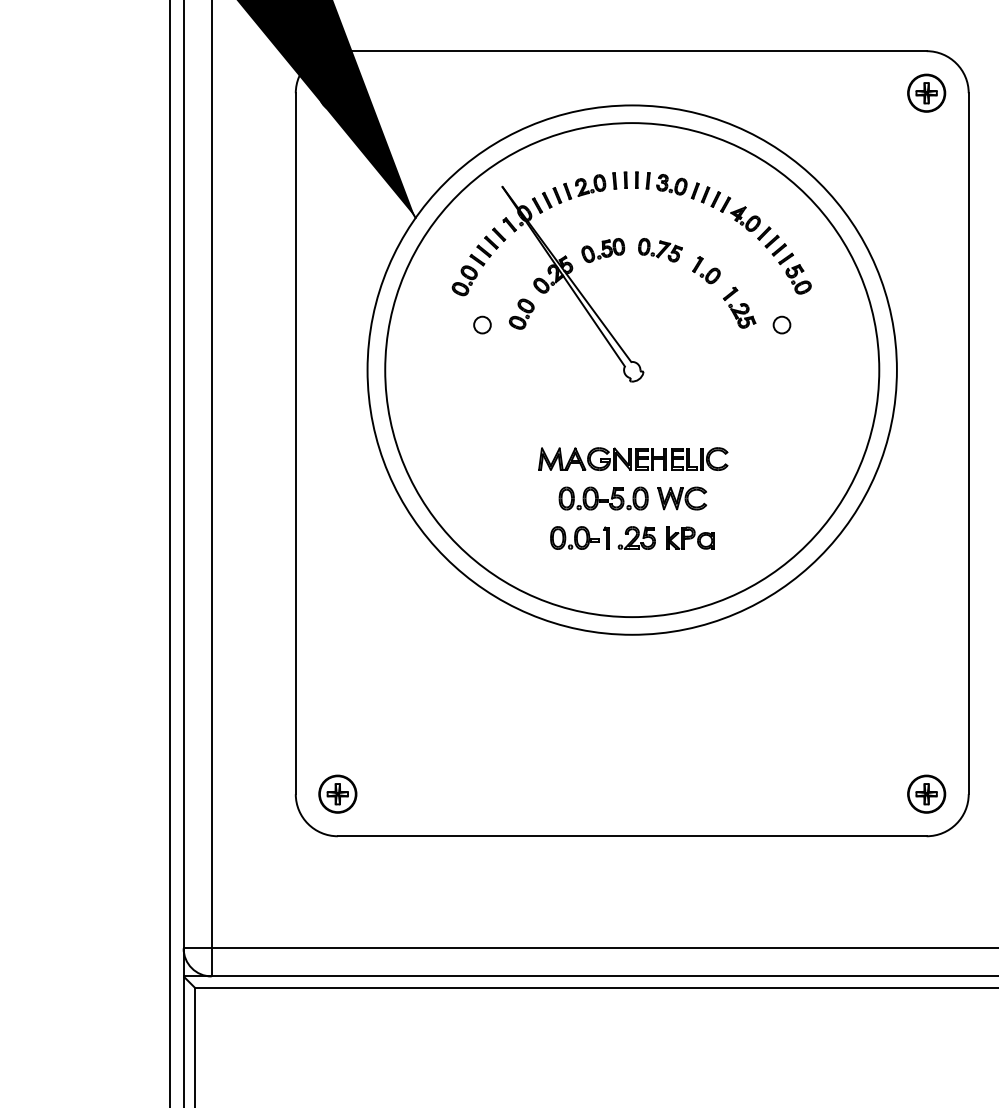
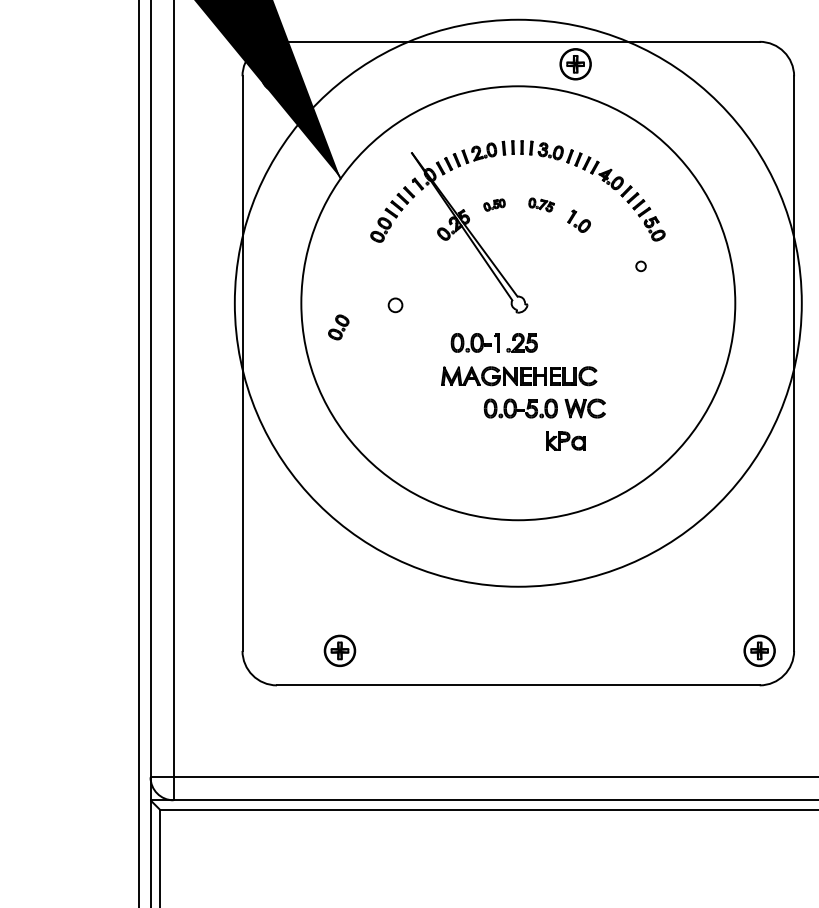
part: (926, 93) -> (575, 64), moved
part: (603, 249) -> (494, 204), size x0.6
part: (660, 249) -> (541, 204), size x0.7
part: (739, 306) -> (606, 251), removed
part: (521, 314) -> (338, 327), moved
circle: (482, 325) -> (395, 305), moved
circle: (781, 325) -> (640, 266), size x0.7
circle: (631, 369) -> (517, 302), size x1.4
part: (632, 498) -> (544, 408), moved
part: (601, 537) -> (493, 342), moved
part: (337, 793) -> (339, 650), moved

